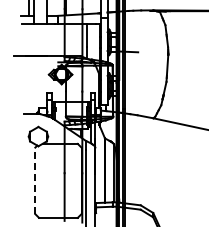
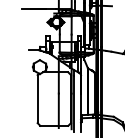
line: (35, 180) -> (37, 98), dashed -> solid

